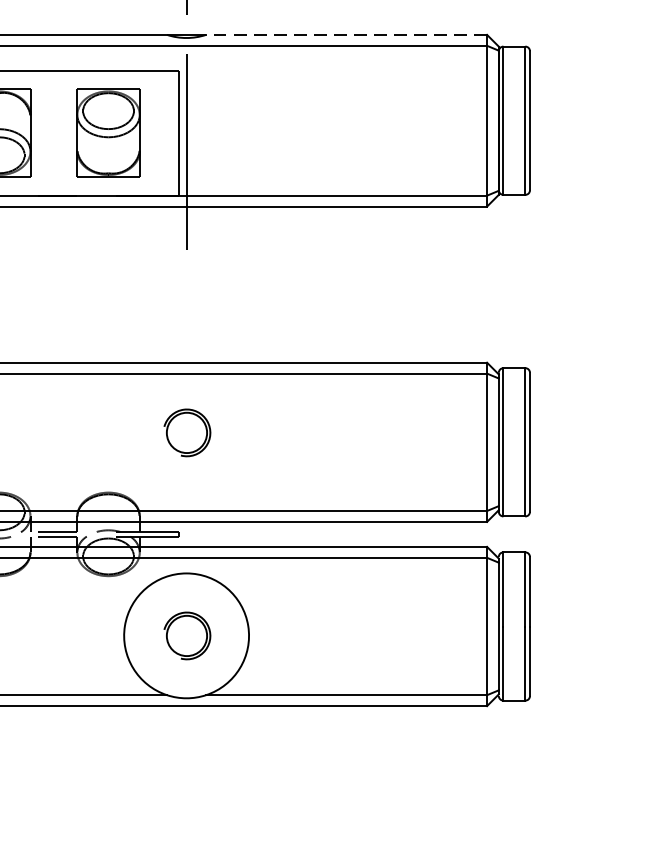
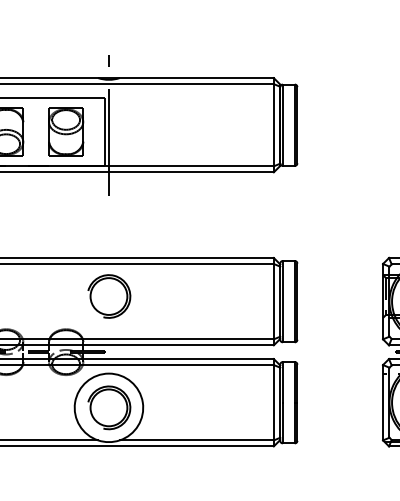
line: (346, 35) -> (196, 78), dashed -> solid
part: (187, 432) -> (109, 296), size x1.67
part: (187, 635) -> (109, 407), size x1.67

